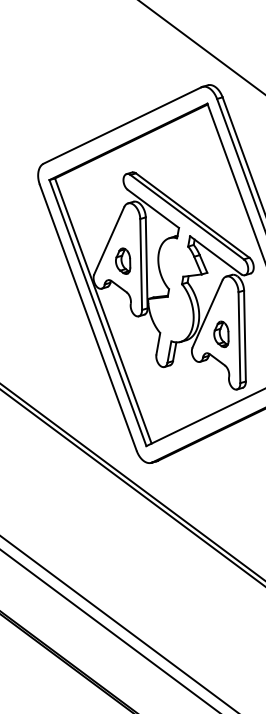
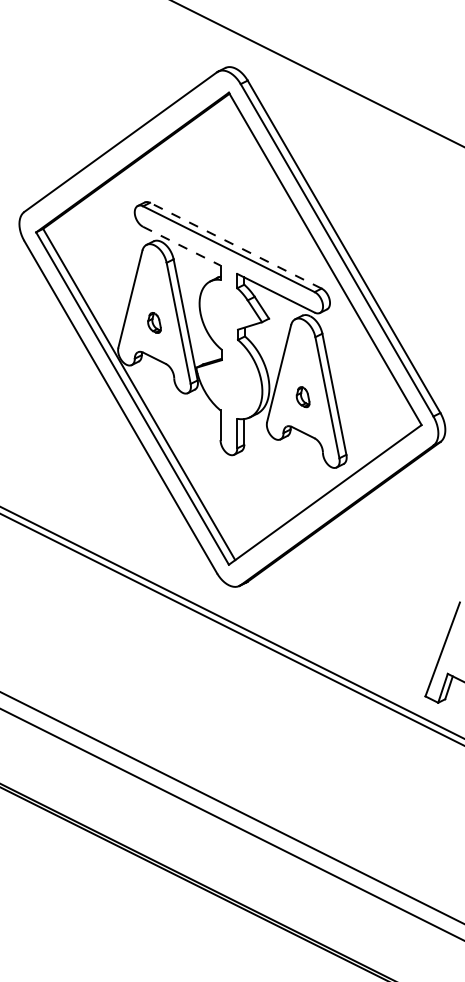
line: (153, 209) -> (182, 246), solid -> dashed
line: (192, 215) -> (235, 245), solid -> dashed
part: (123, 260) -> (154, 322), size x0.6
part: (221, 333) -> (302, 396), size x0.6

